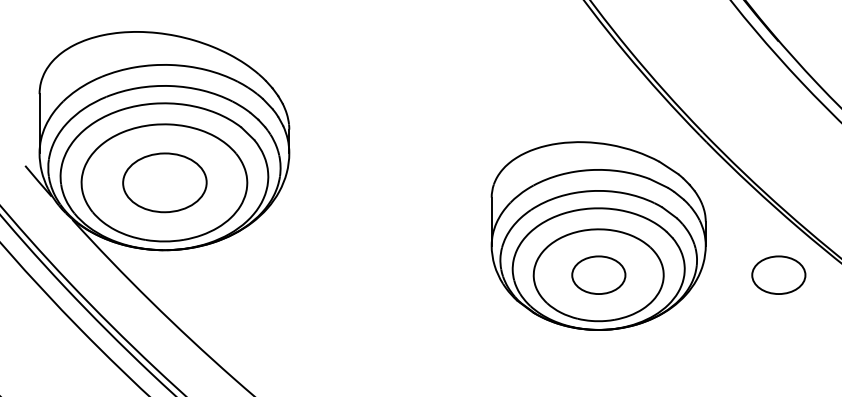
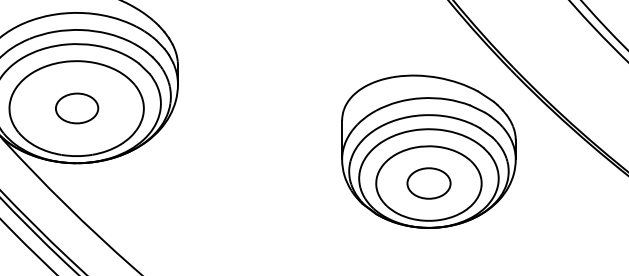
part: (164, 182) -> (76, 108), size x0.62
part: (778, 274) -> (574, 182), removed

